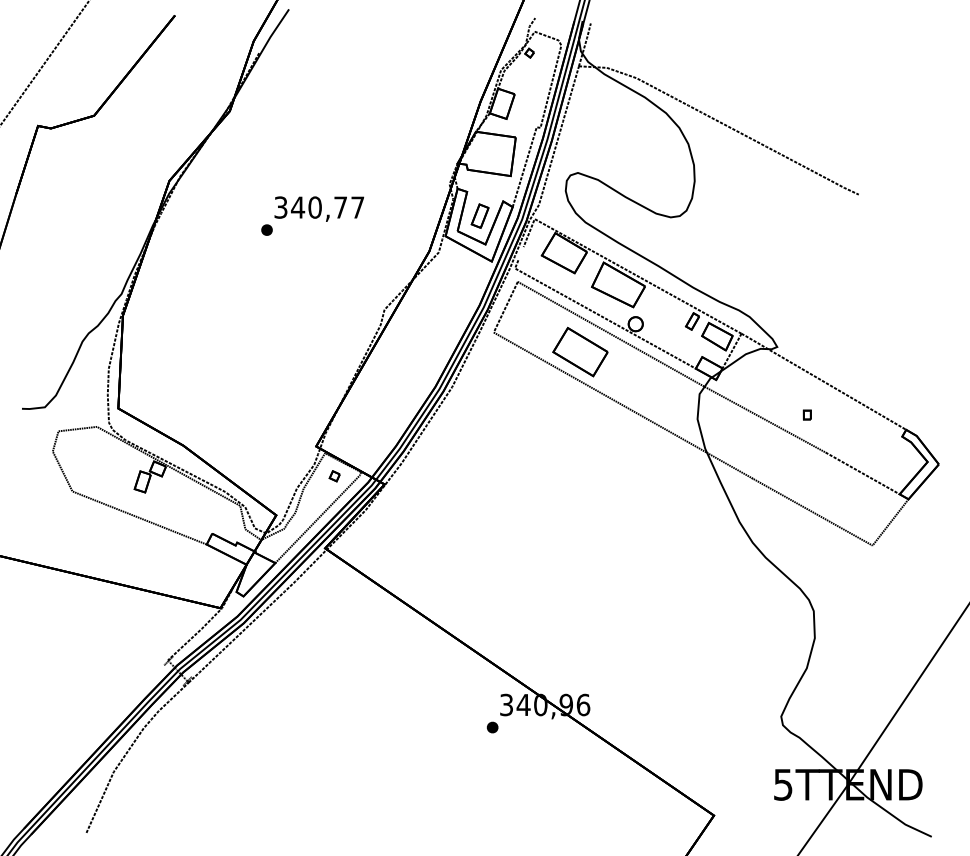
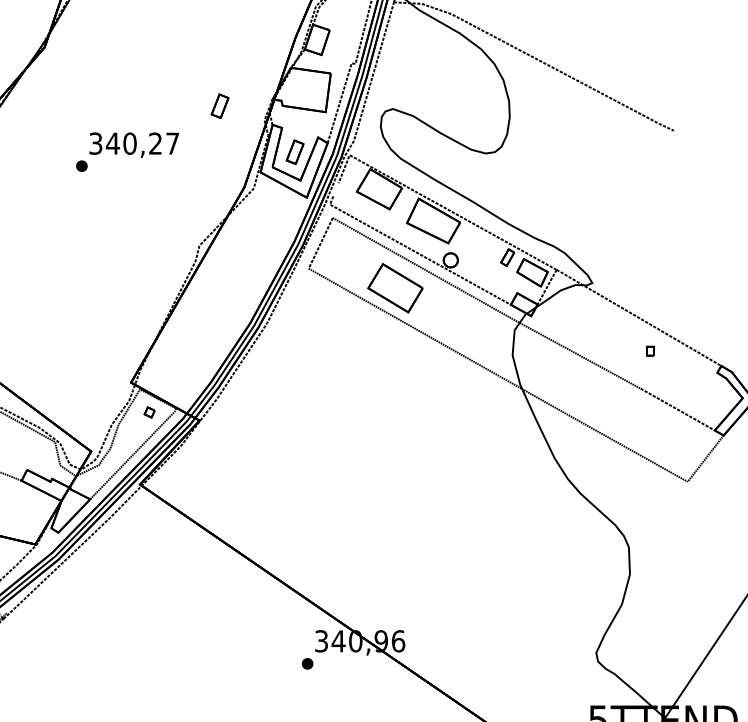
part: (404, 169) -> (219, 105), added
text: (340, 207) -> (155, 143), 340,77 -> 340,27
part: (806, 414) -> (649, 350), moved

